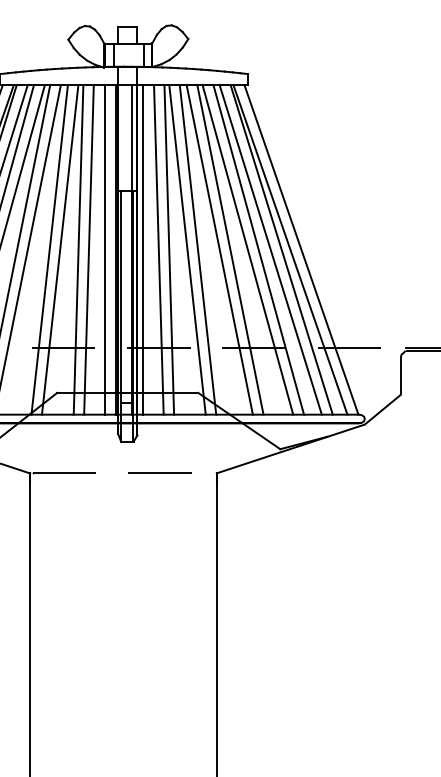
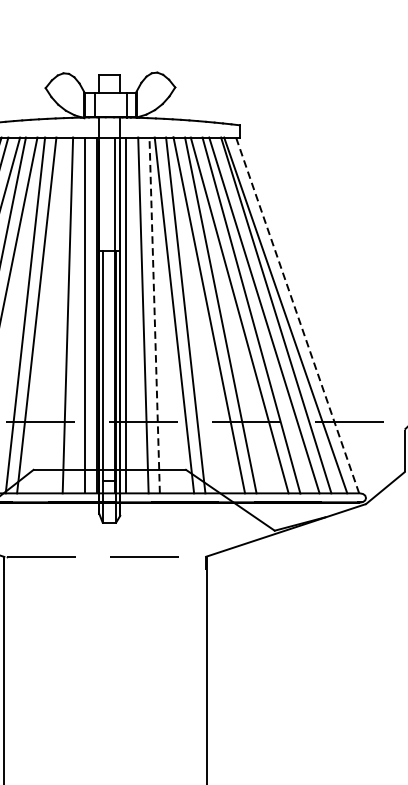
line: (78, 249) -> (56, 314), removed
line: (301, 249) -> (297, 314), solid -> dashed
line: (169, 250) -> (154, 315), solid -> dashed

